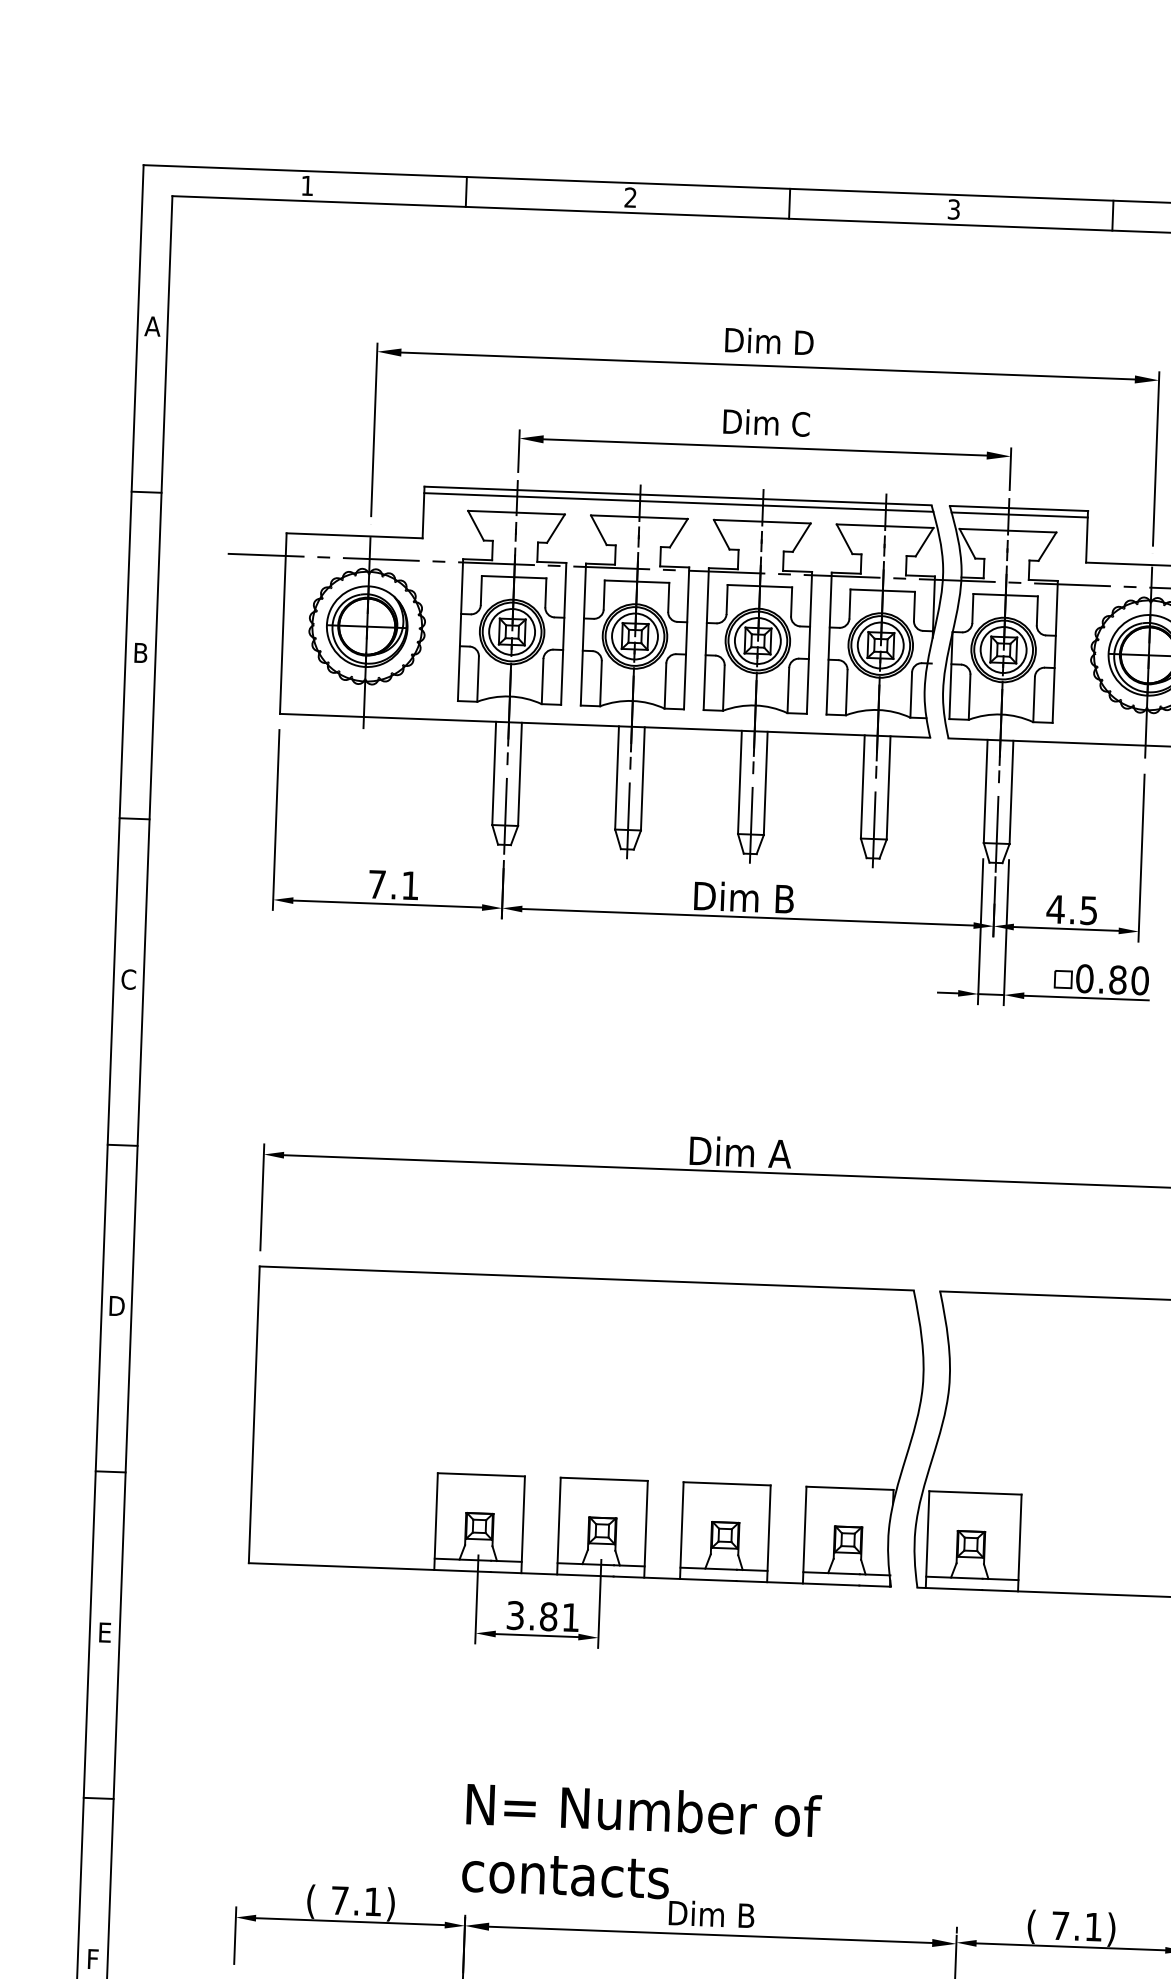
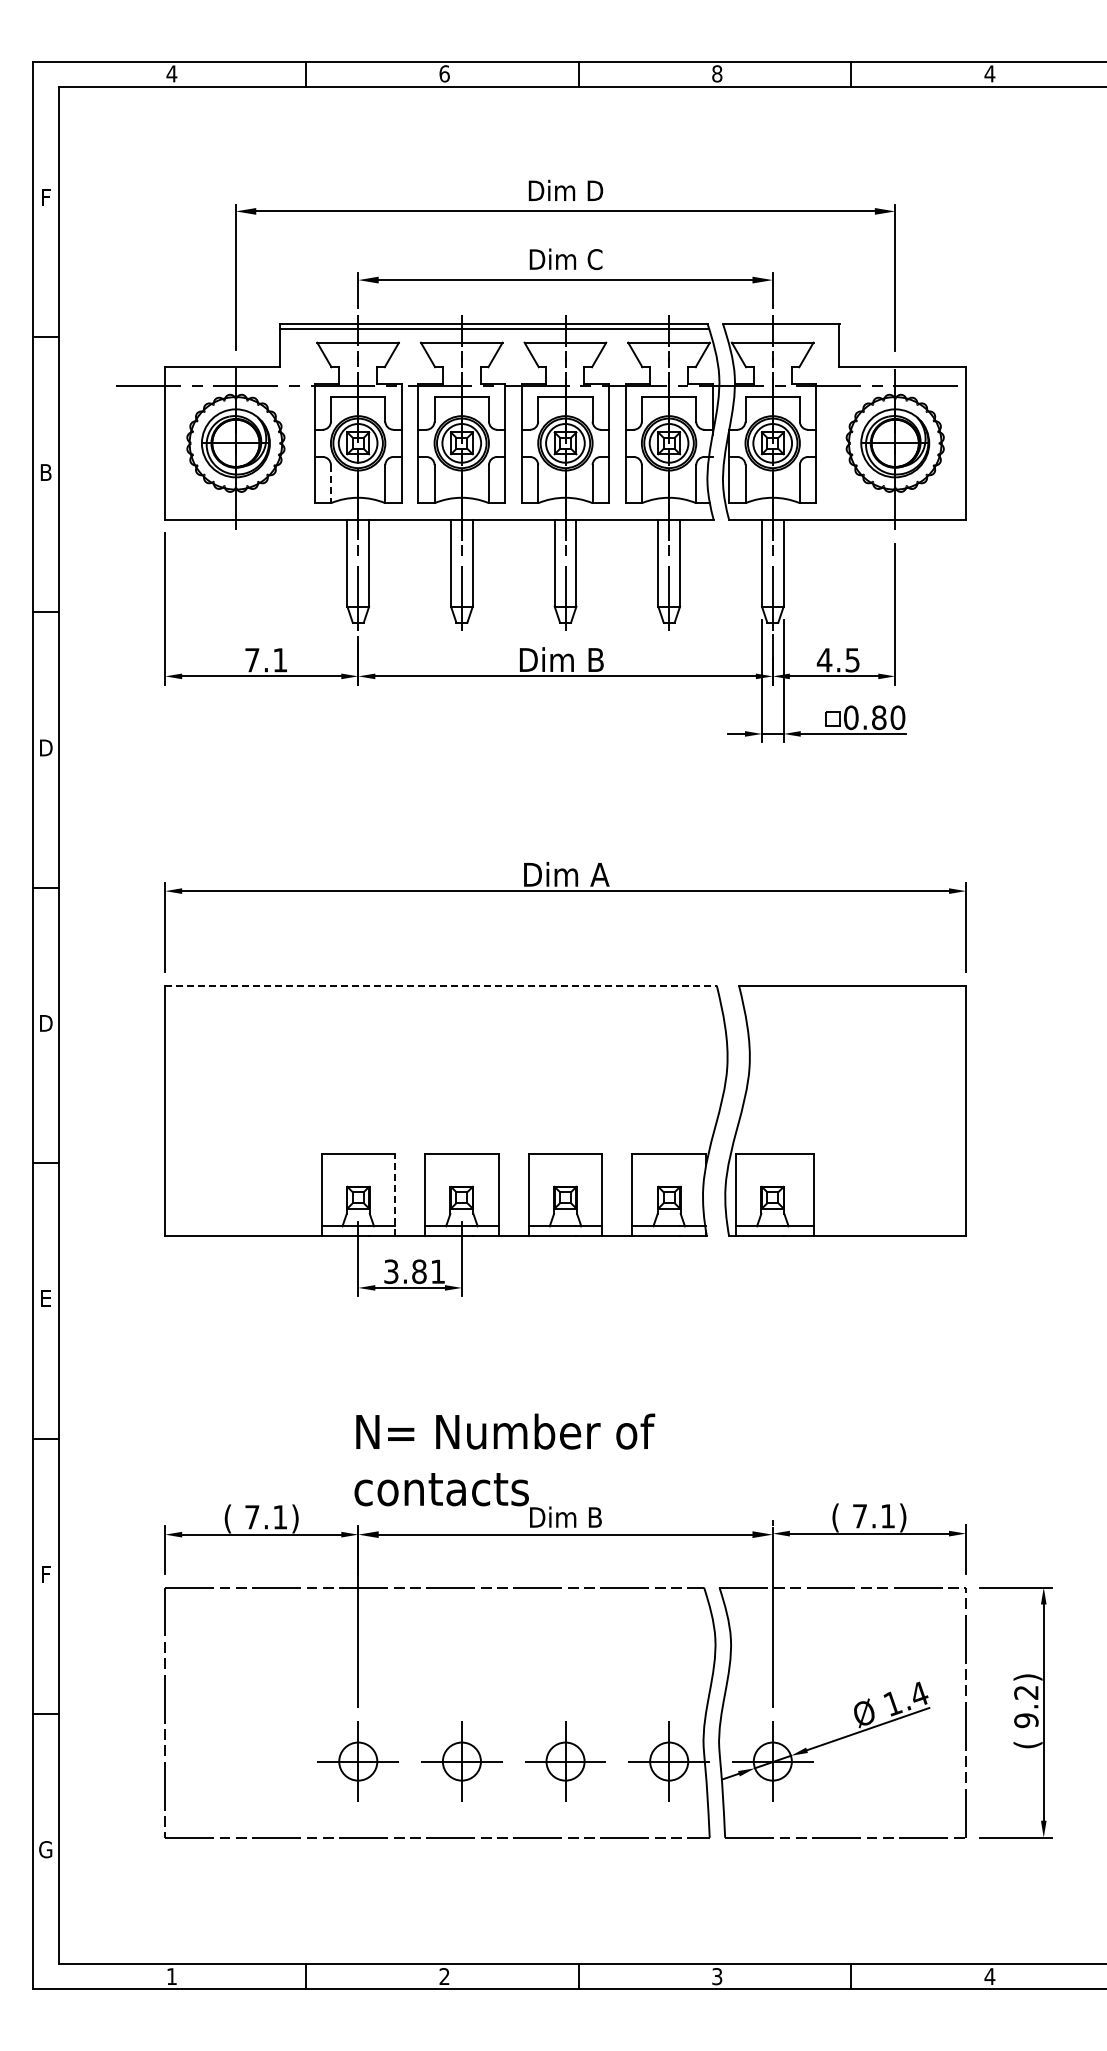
text: (306, 185) -> (171, 73), 1 -> 4
text: (630, 197) -> (444, 73), 2 -> 6
text: (954, 209) -> (717, 73), 3 -> 8
text: (152, 325) -> (45, 196), A -> F
line: (1019, 515) -> (781, 329), removed
line: (477, 679) -> (330, 484), solid -> dashed
text: (128, 978) -> (45, 747), C -> D
line: (586, 1278) -> (440, 985), solid -> dashed
line: (523, 1525) -> (395, 1195), solid -> dashed

